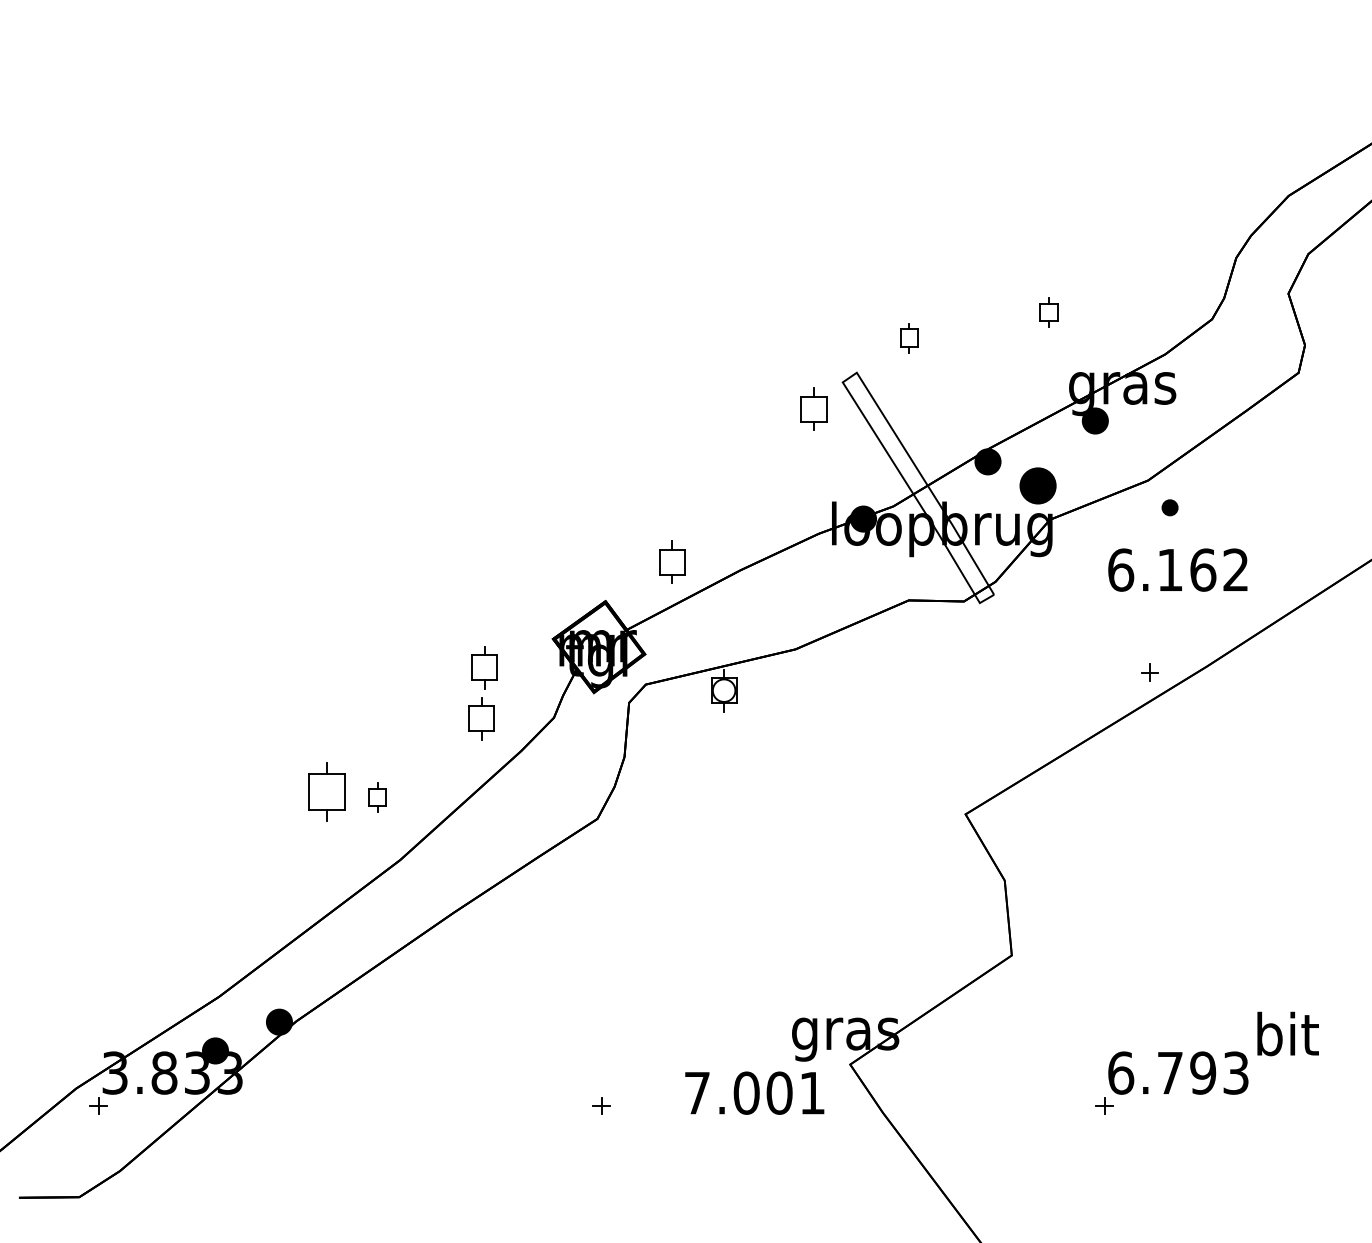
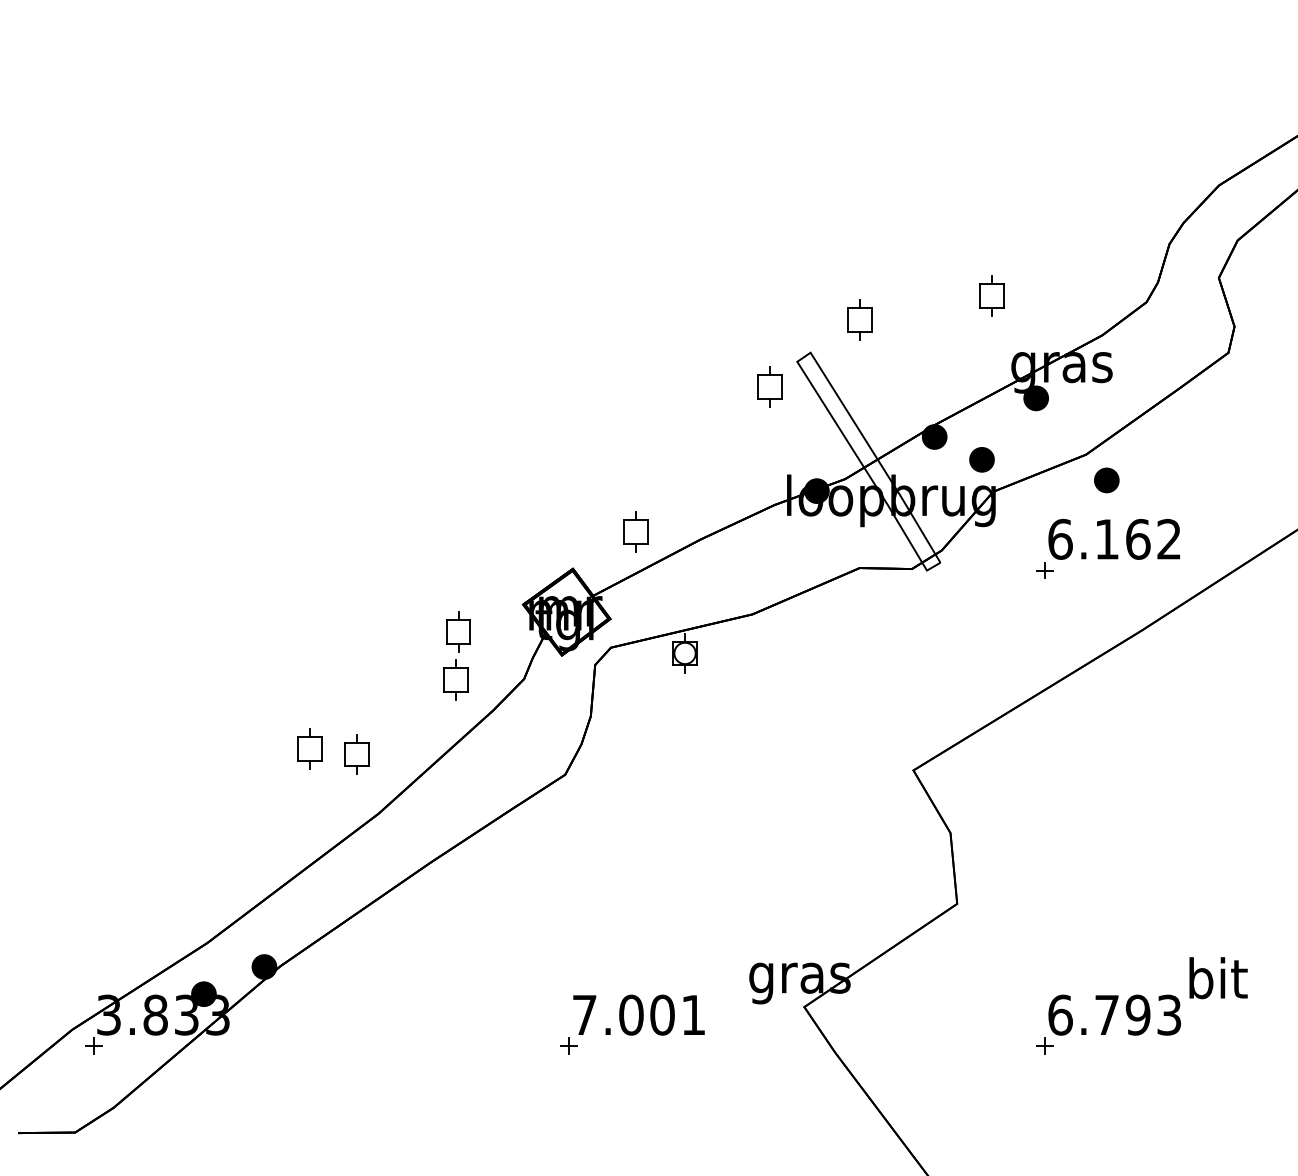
part: (1048, 312) -> (991, 295), size x1.43
part: (908, 337) -> (859, 319), size x1.43
part: (1037, 485) -> (981, 459), size x0.71
part: (1169, 507) -> (1106, 480), size x1.67
part: (1149, 672) -> (1044, 570), moved
part: (327, 791) -> (309, 748), size x0.71
part: (376, 797) -> (356, 754), size x1.43
text: (754, 1092) -> (638, 1014), moved

